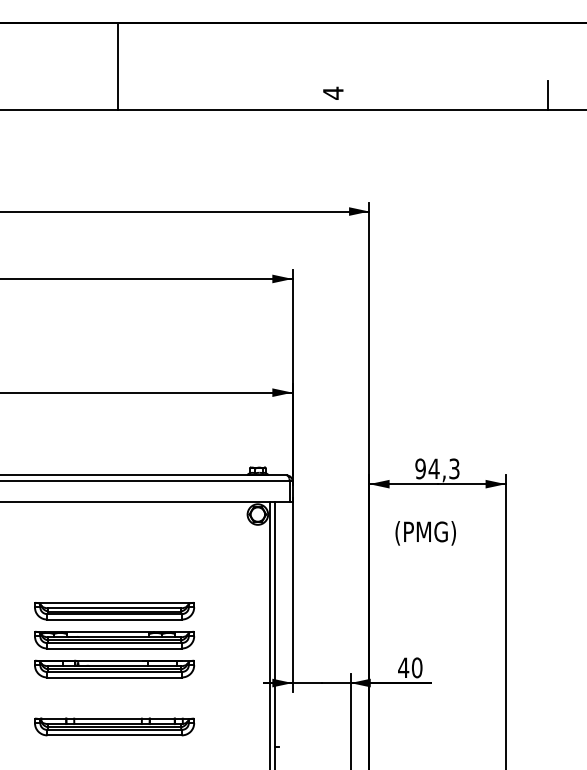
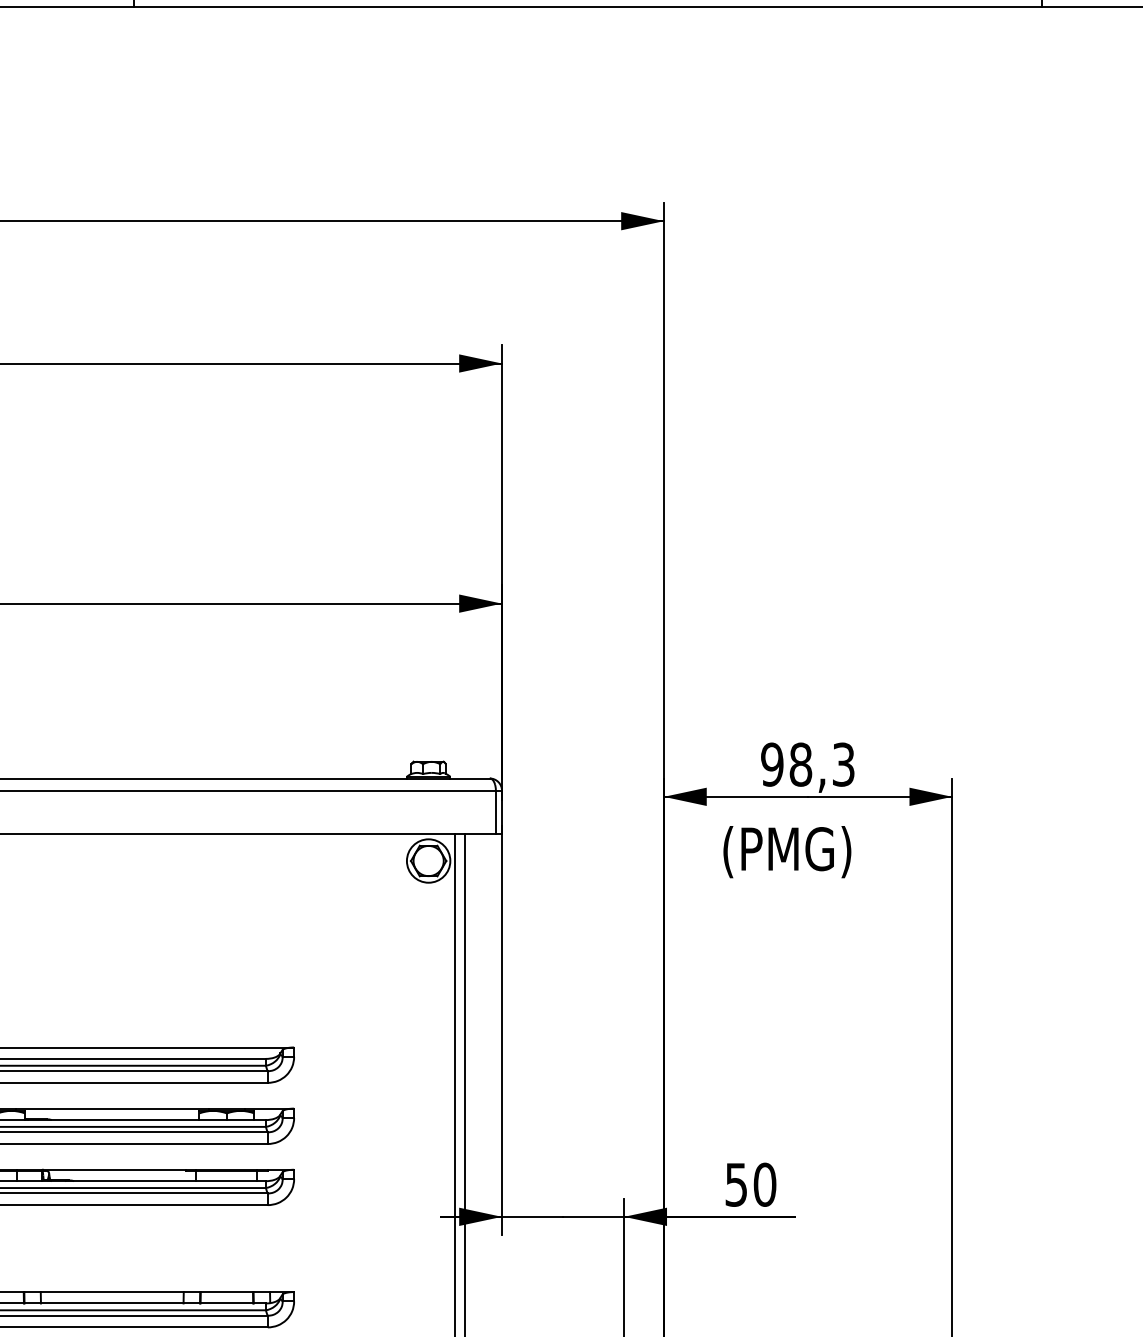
text: (433, 468) -> (799, 763), 94,3 -> 98,3
text: (425, 533) -> (786, 852), moved
text: (403, 667) -> (736, 1183), 40 -> 50

